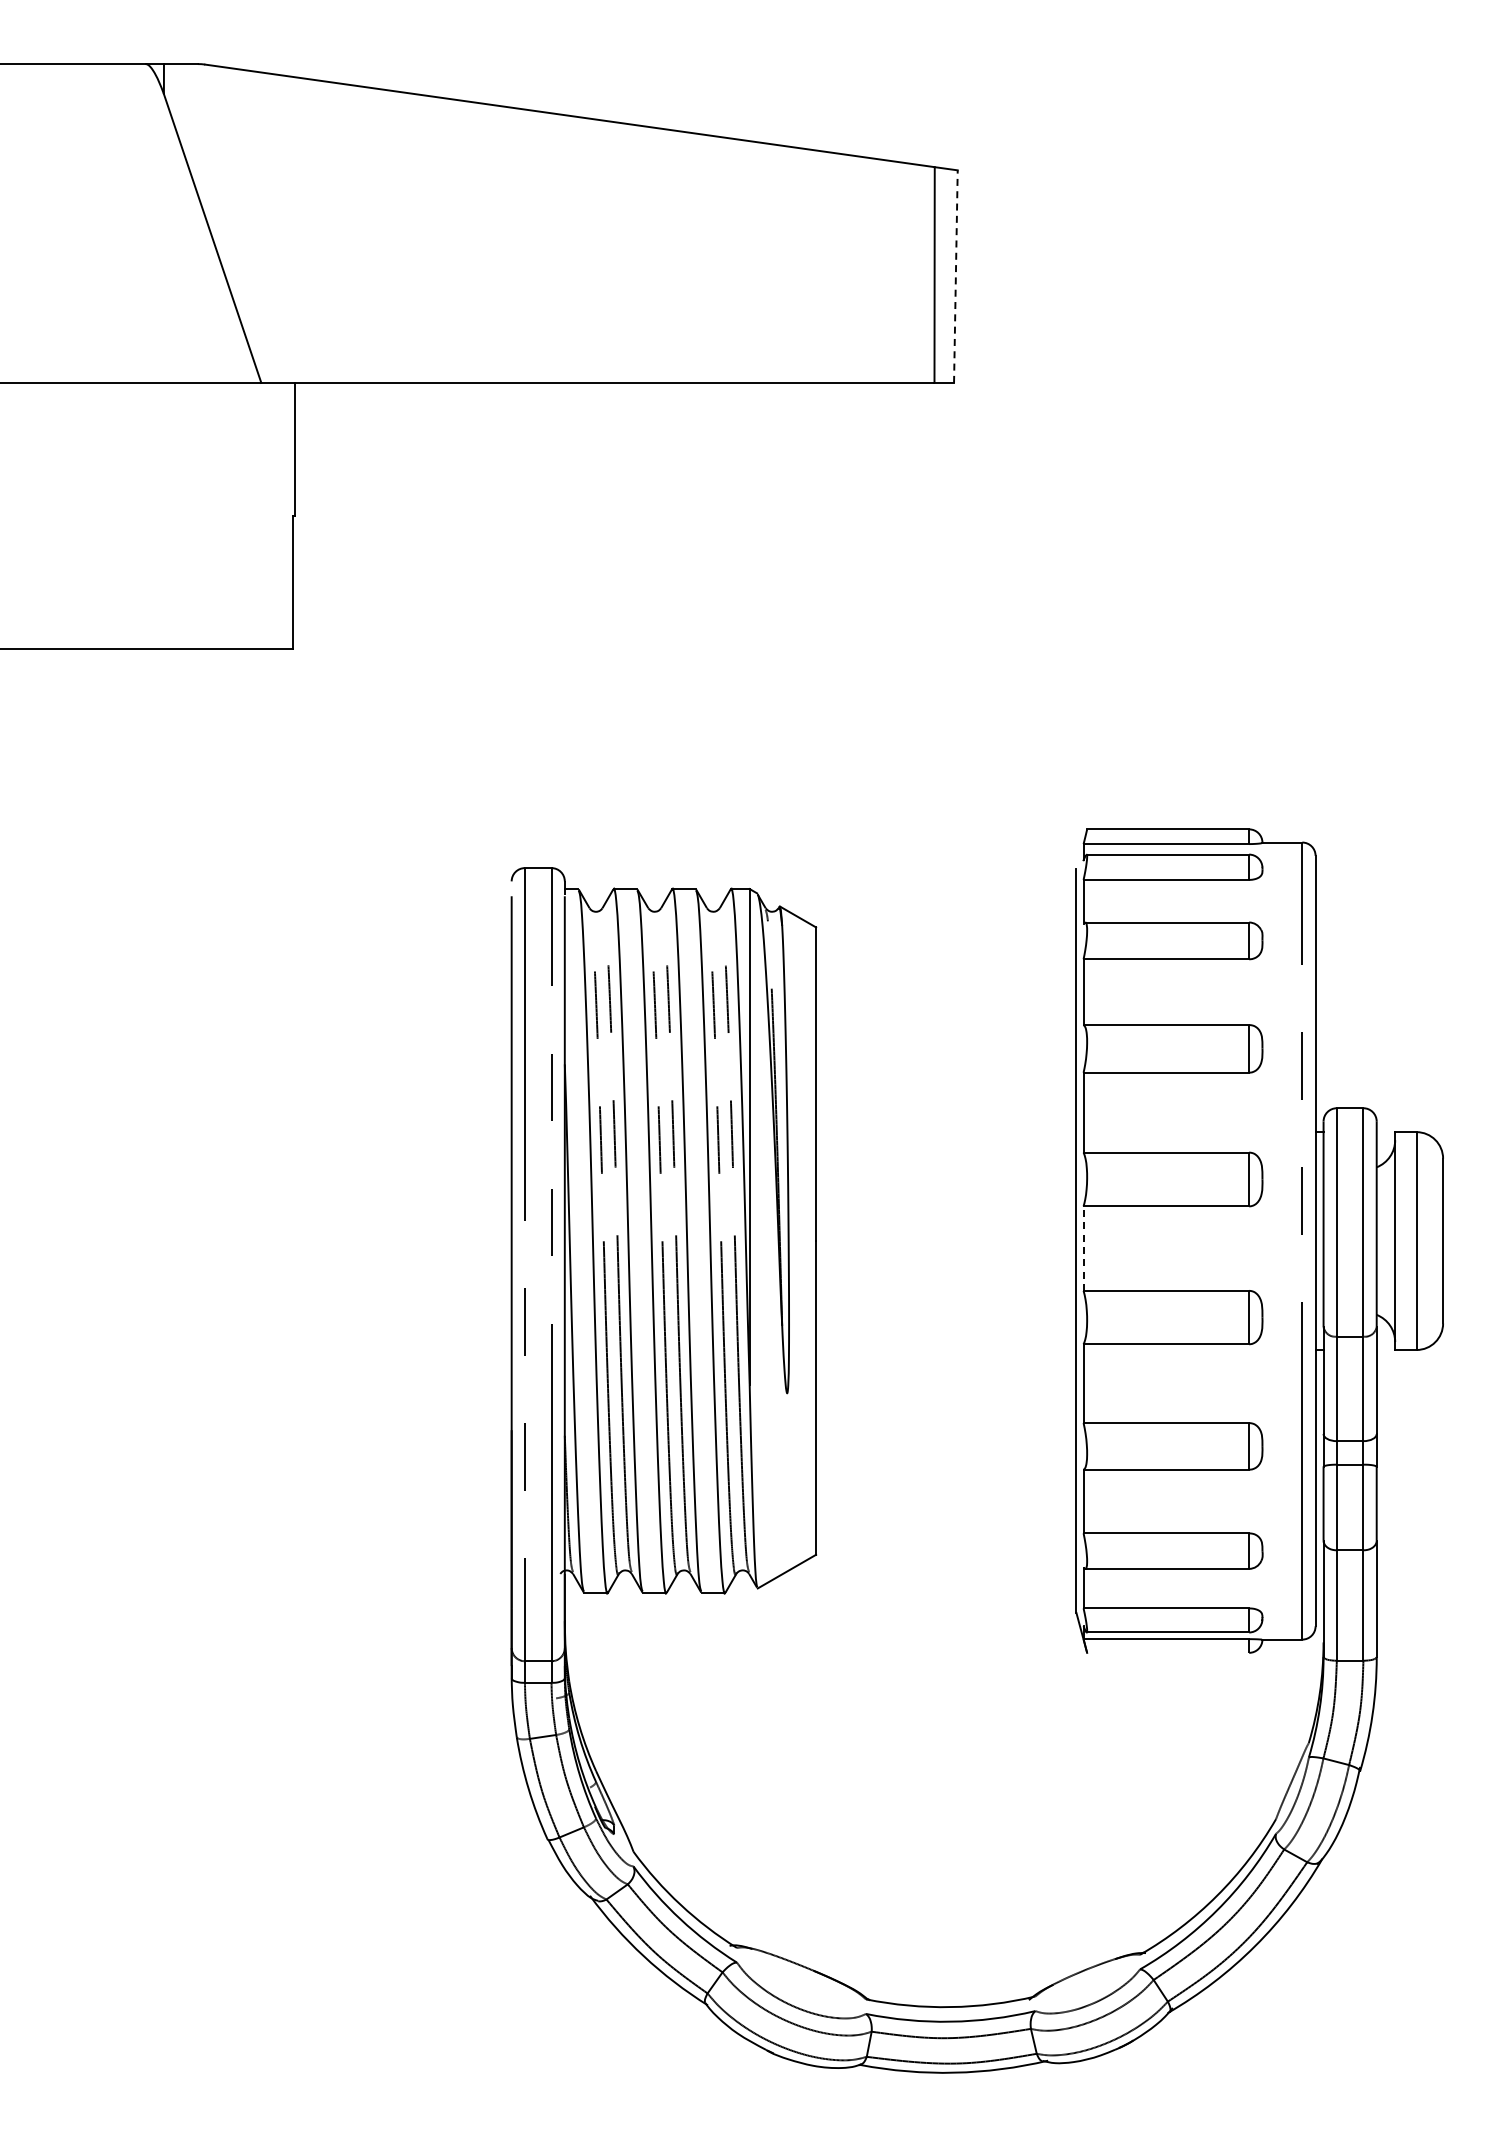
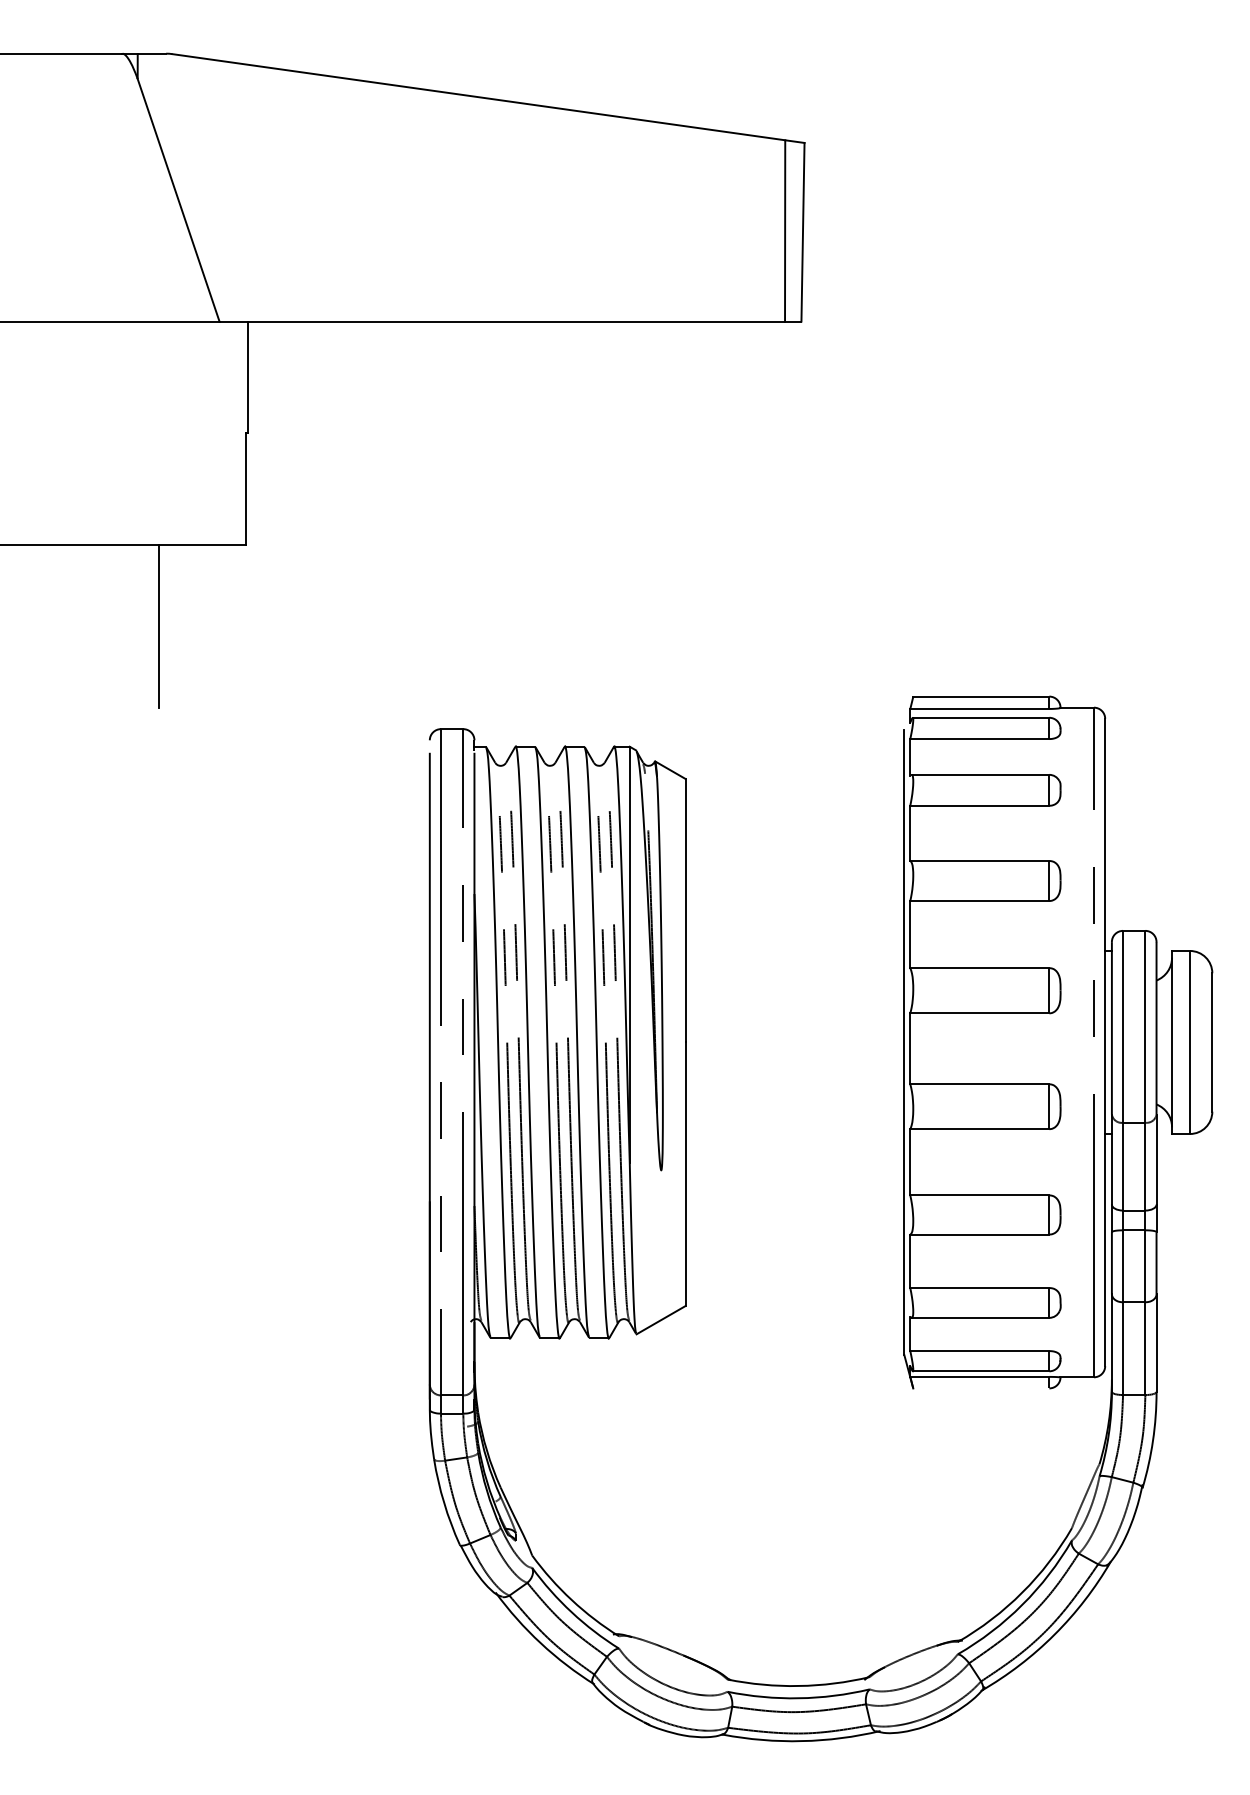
line: (955, 276) -> (802, 232), dashed -> solid
line: (189, 745) -> (159, 626), added
line: (1083, 1248) -> (910, 1048), dashed -> solid

